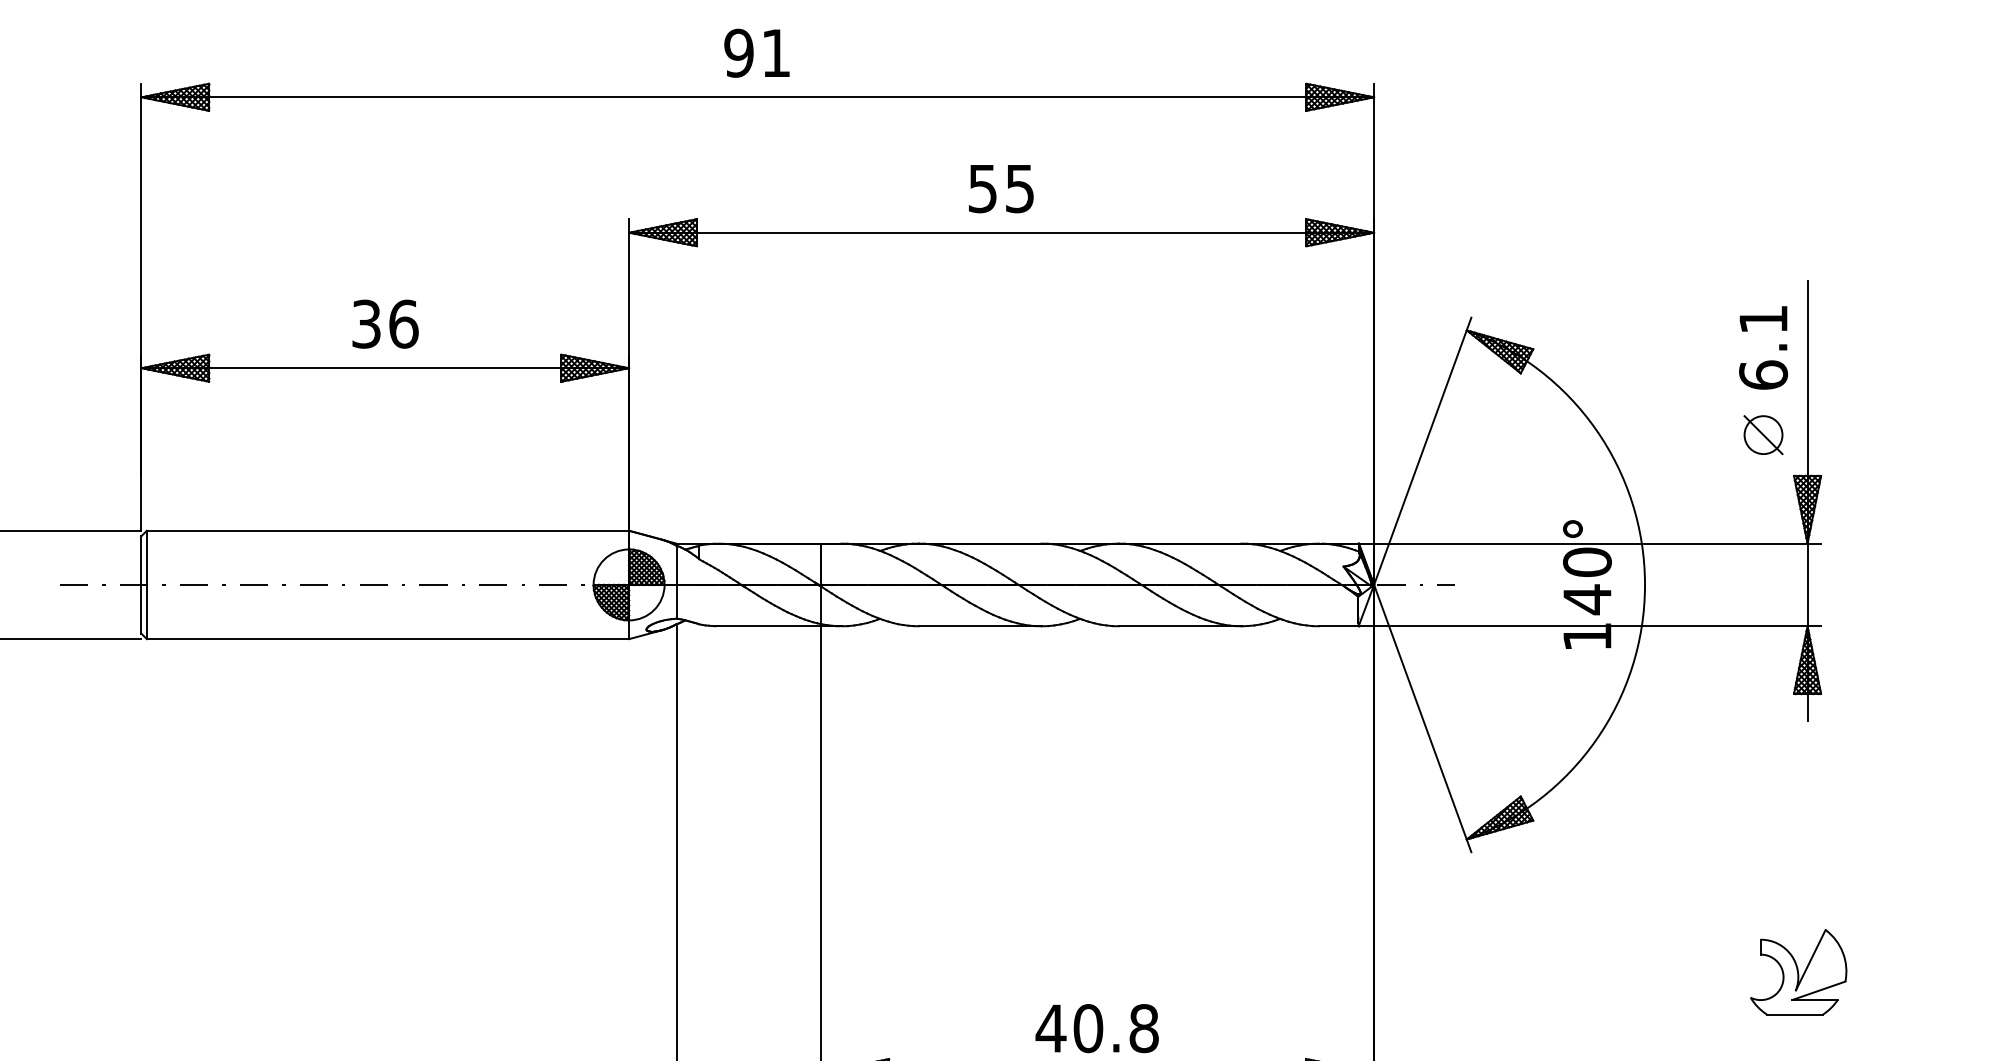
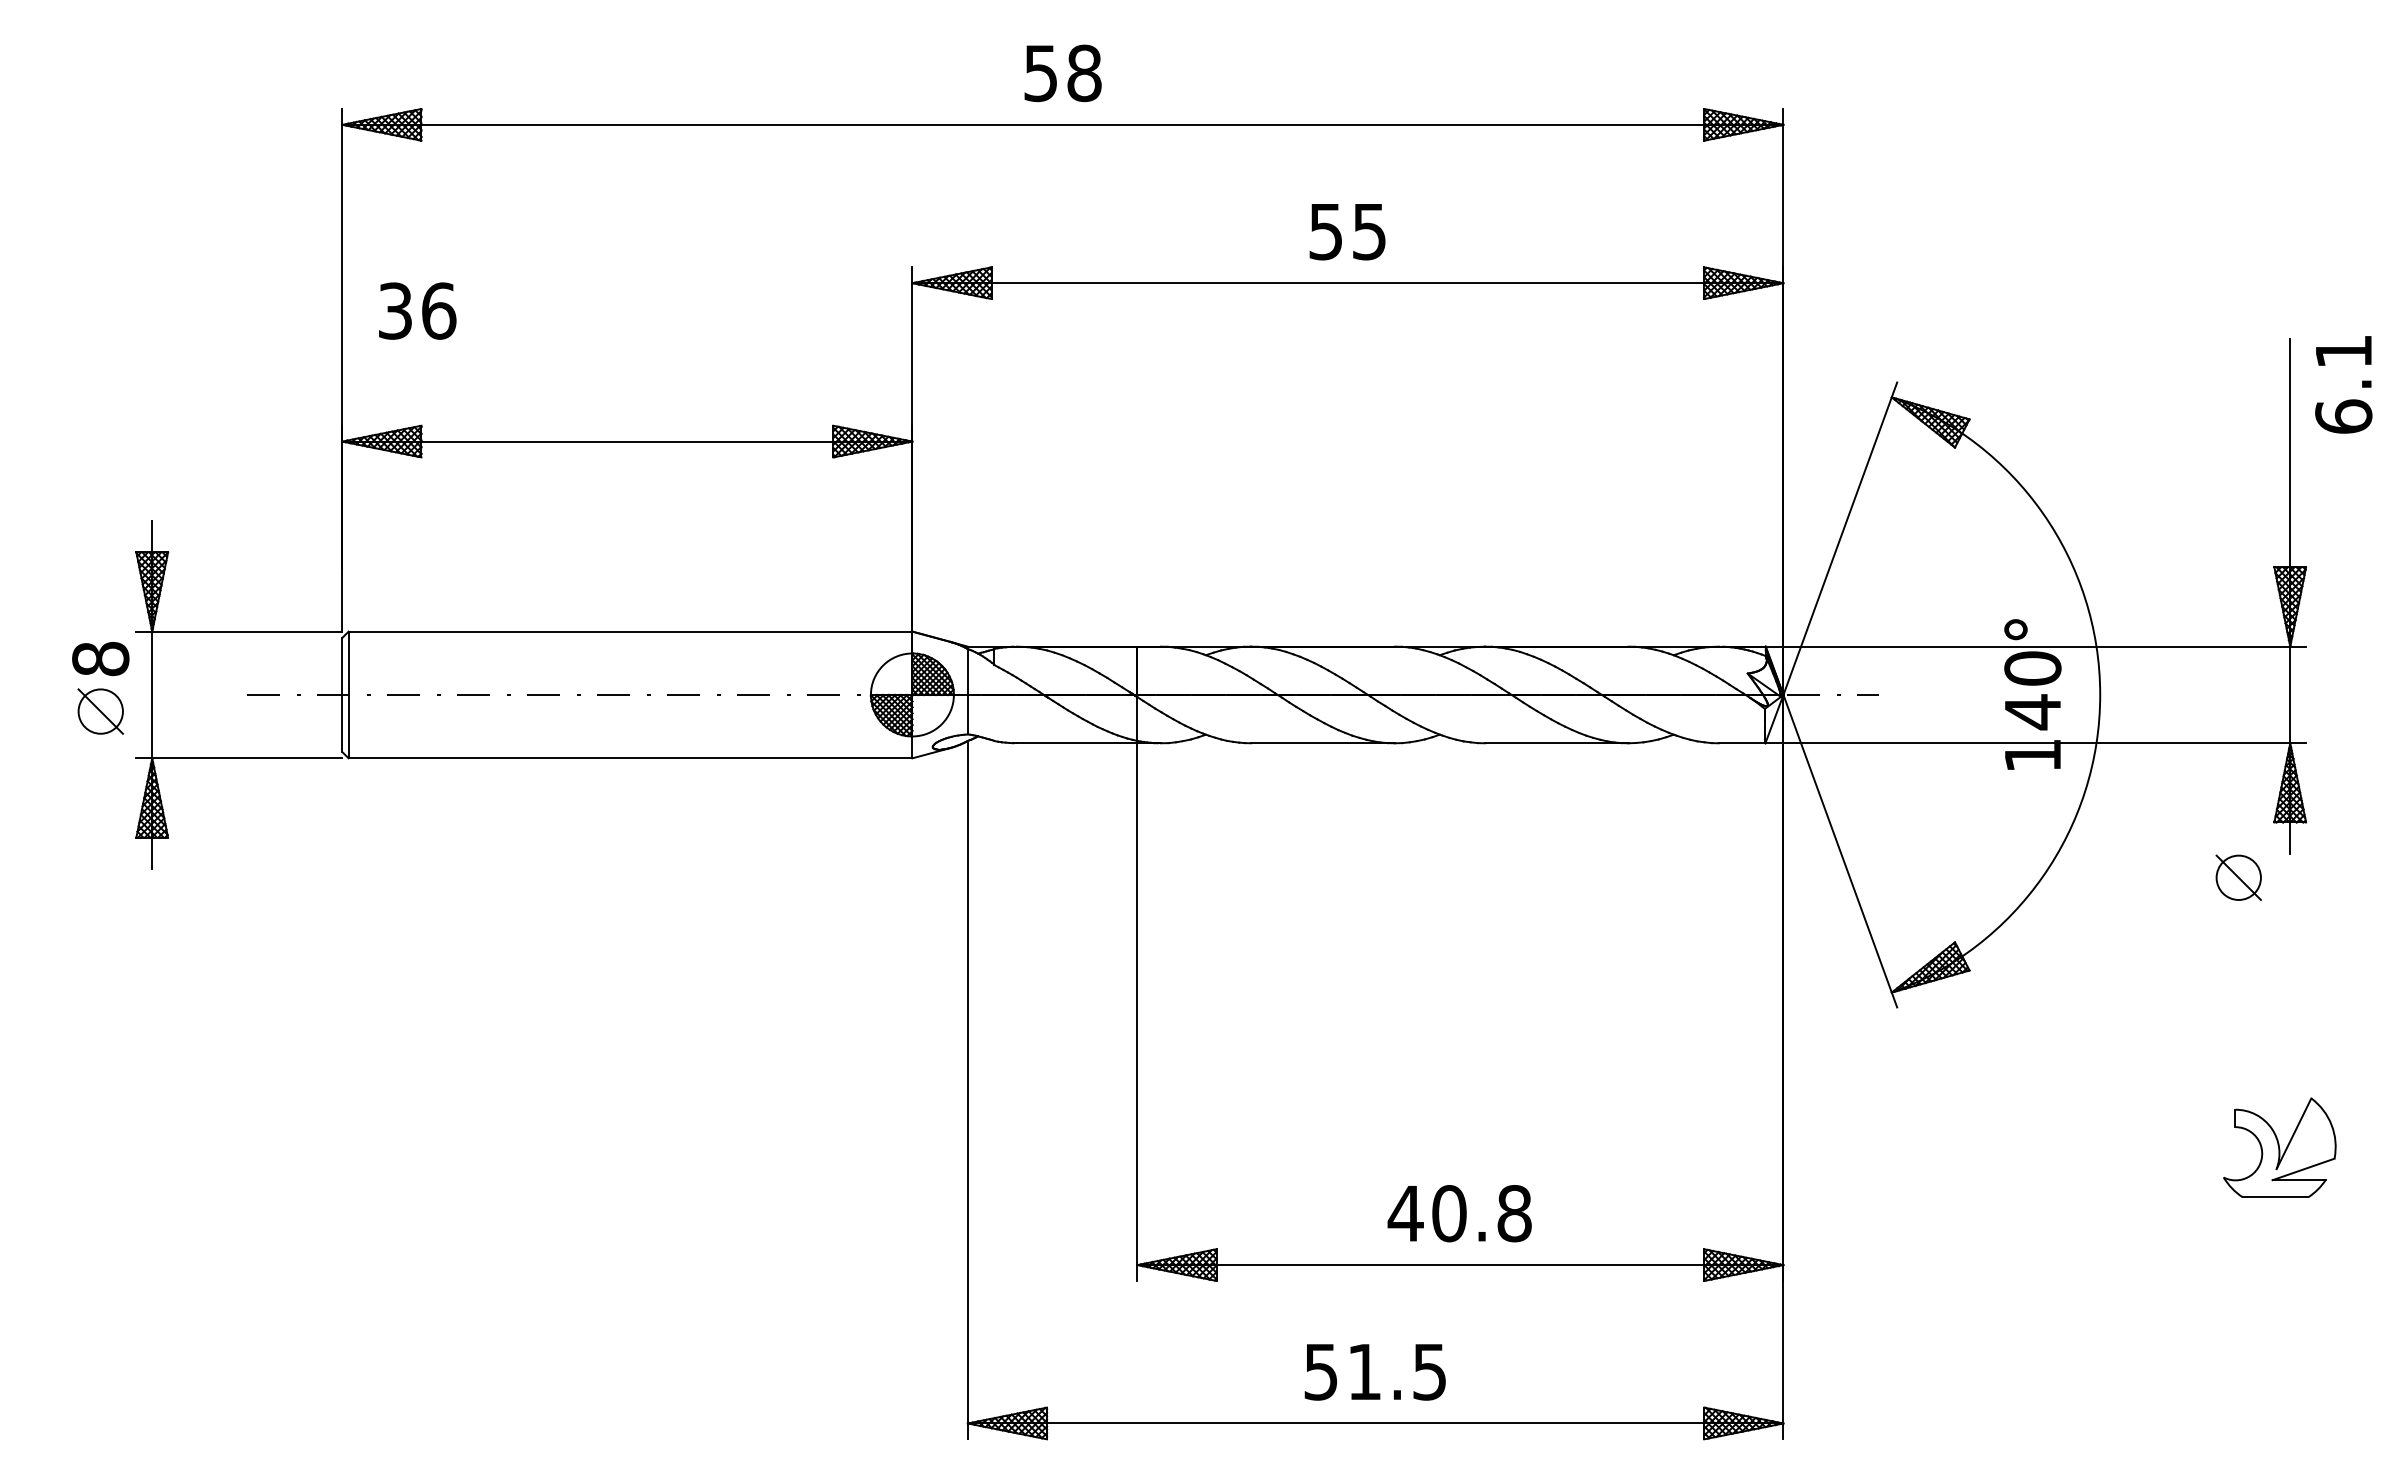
text: (757, 53) -> (1062, 73), 91 -> 58
text: (385, 323) -> (417, 310), moved
text: (1763, 347) -> (2343, 384), moved
part: (1763, 434) -> (2238, 877), moved

